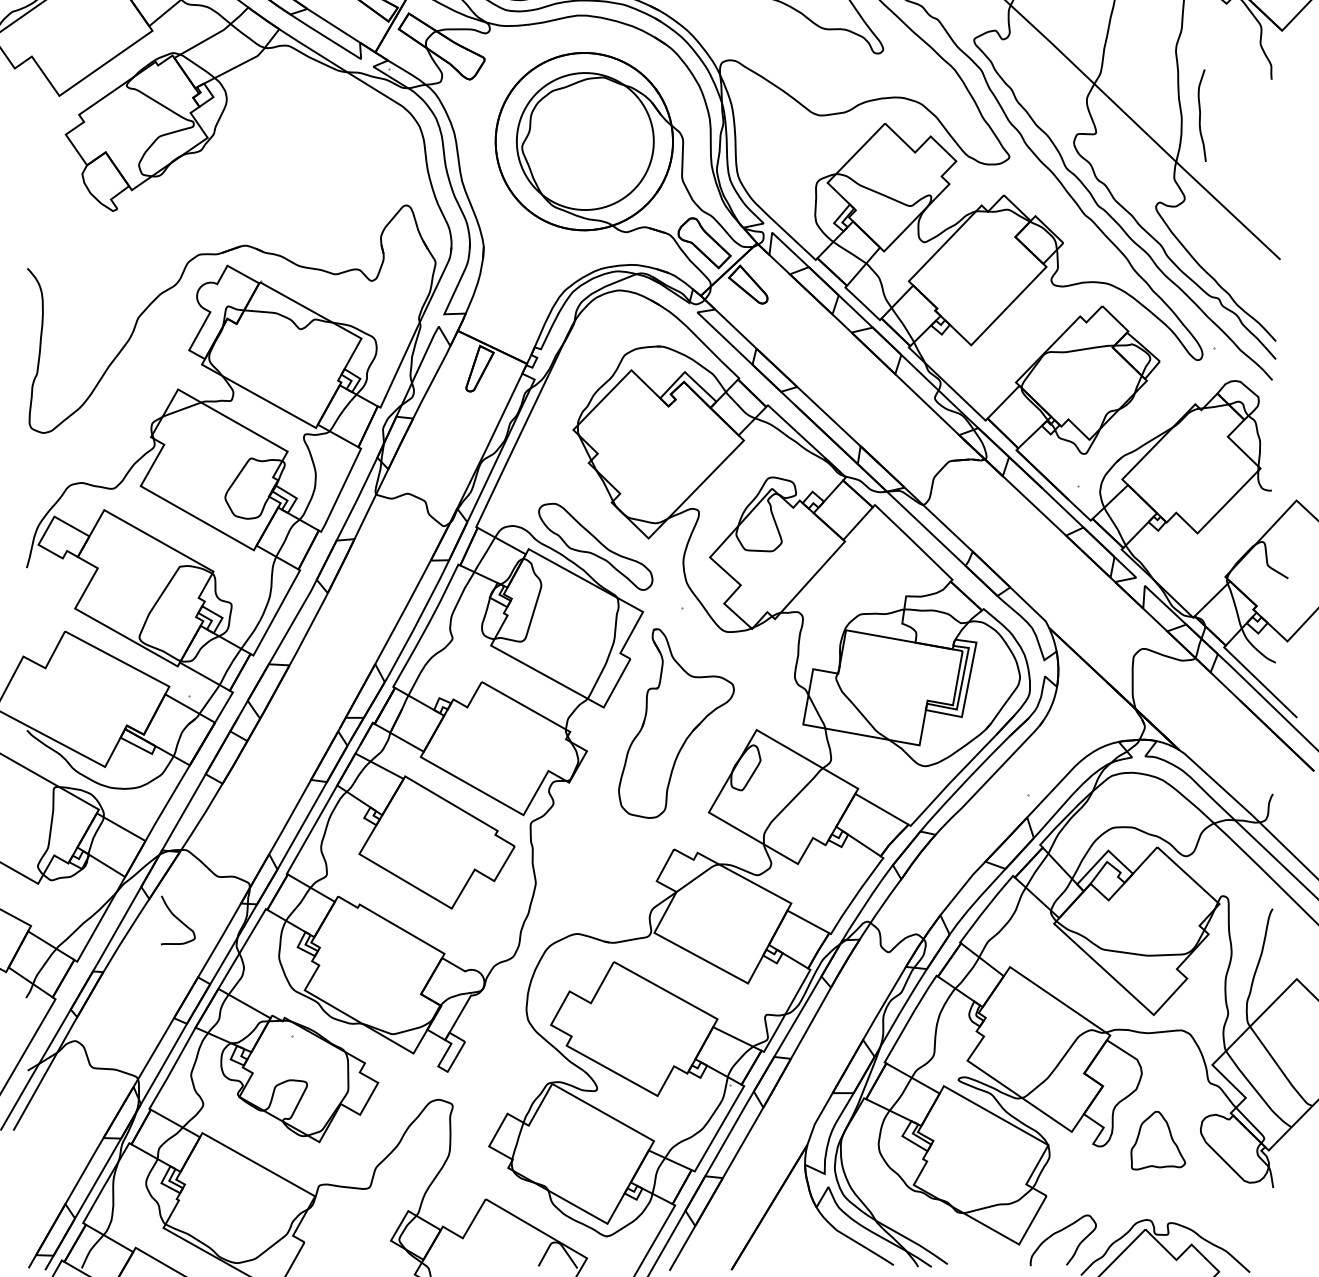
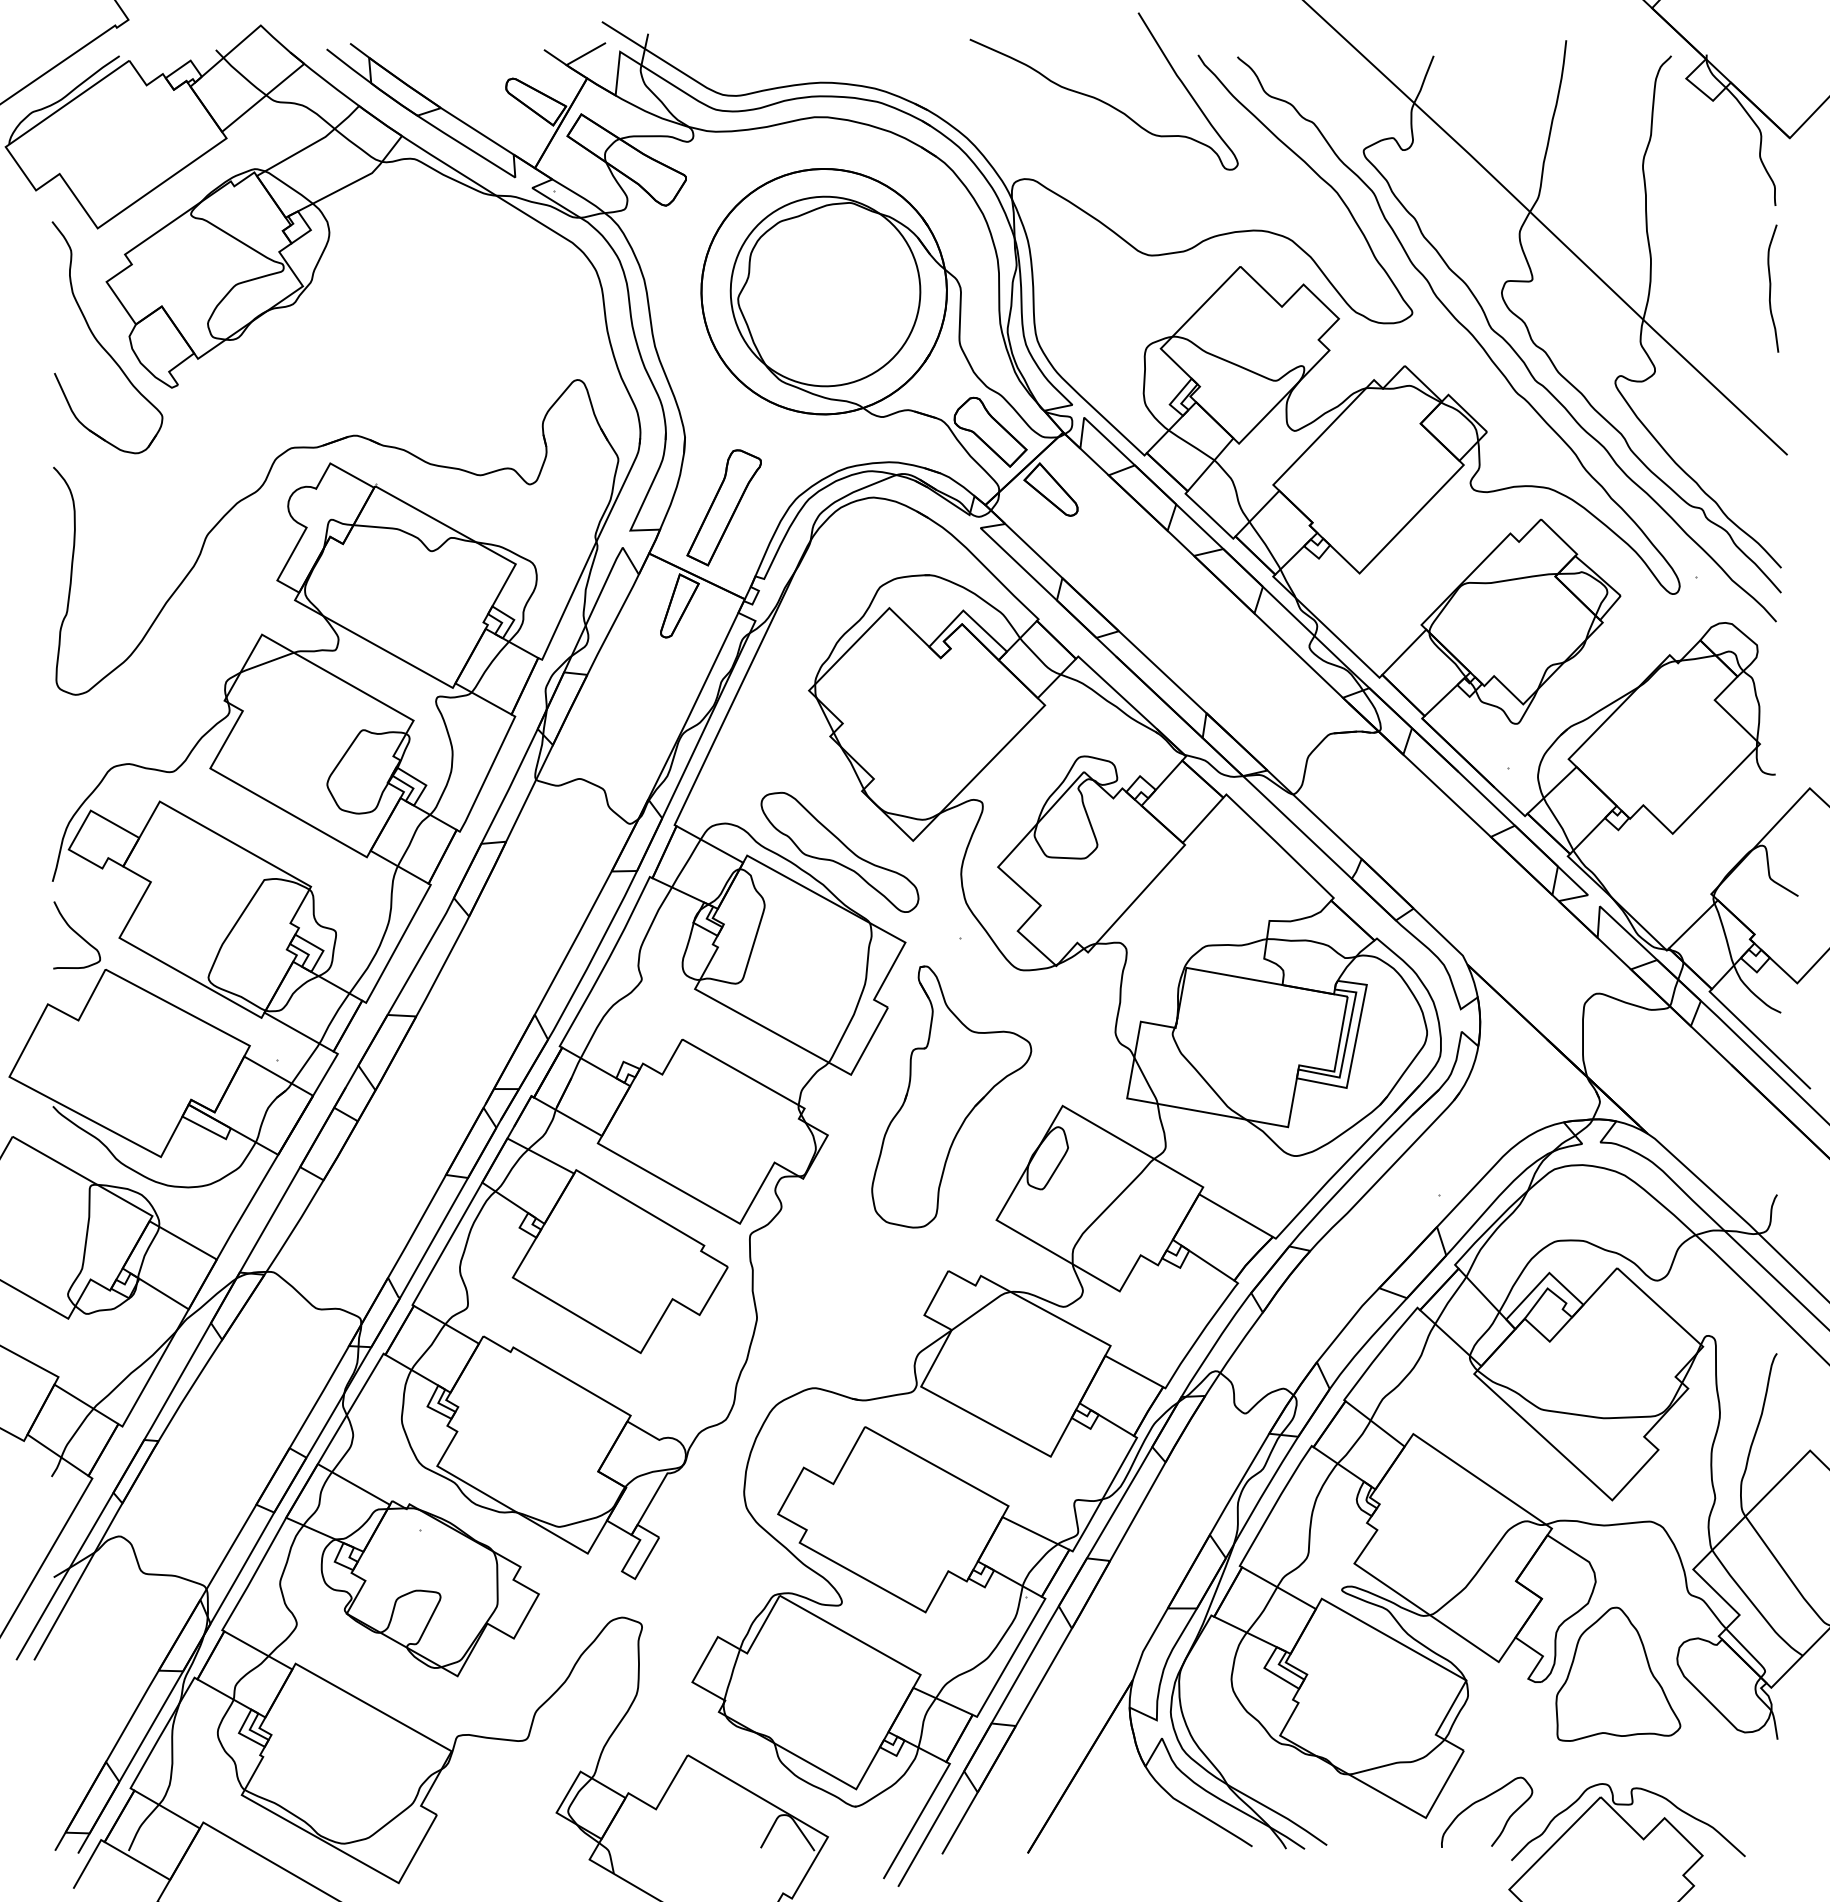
curve: (1200, 115) -> (1771, 288), moved
part: (61, 179) -> (100, 343), added
part: (511, 297) -> (723, 507), added
curve: (177, 919) -> (76, 934), moved
part: (1158, 1140) -> (1618, 1673), size x1.67

